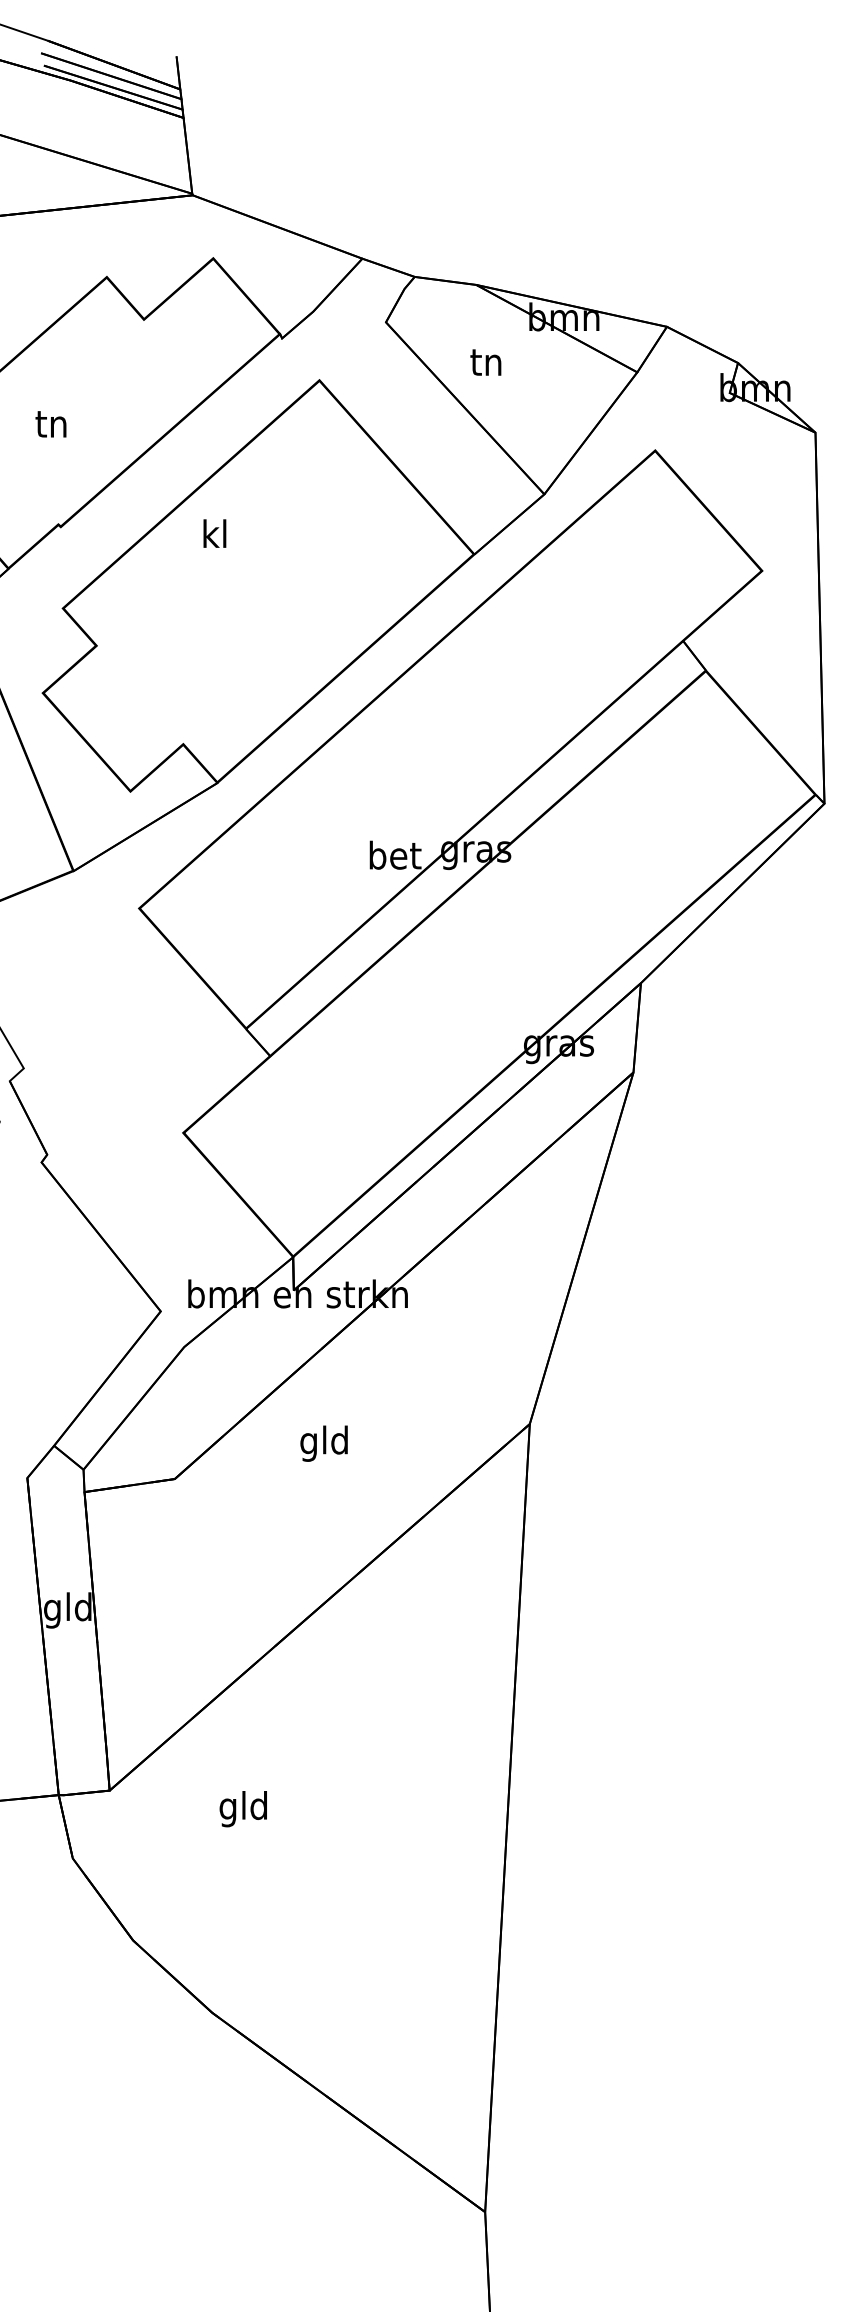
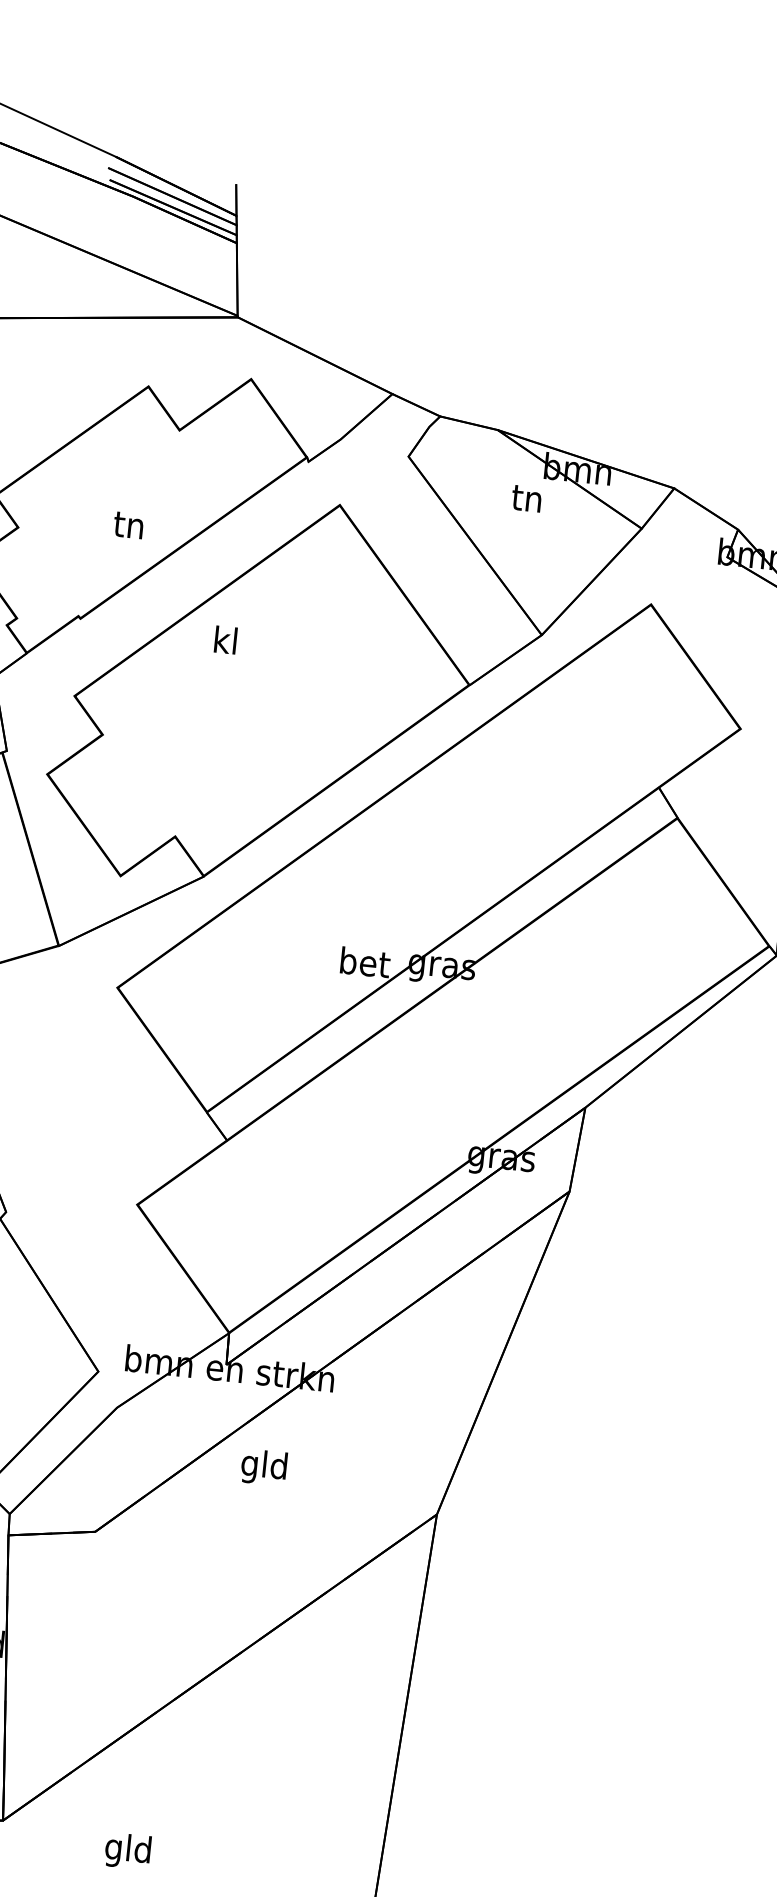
text: (485, 362) -> (526, 498), moved
text: (50, 424) -> (128, 525), moved
text: (323, 1443) -> (263, 1467), moved

